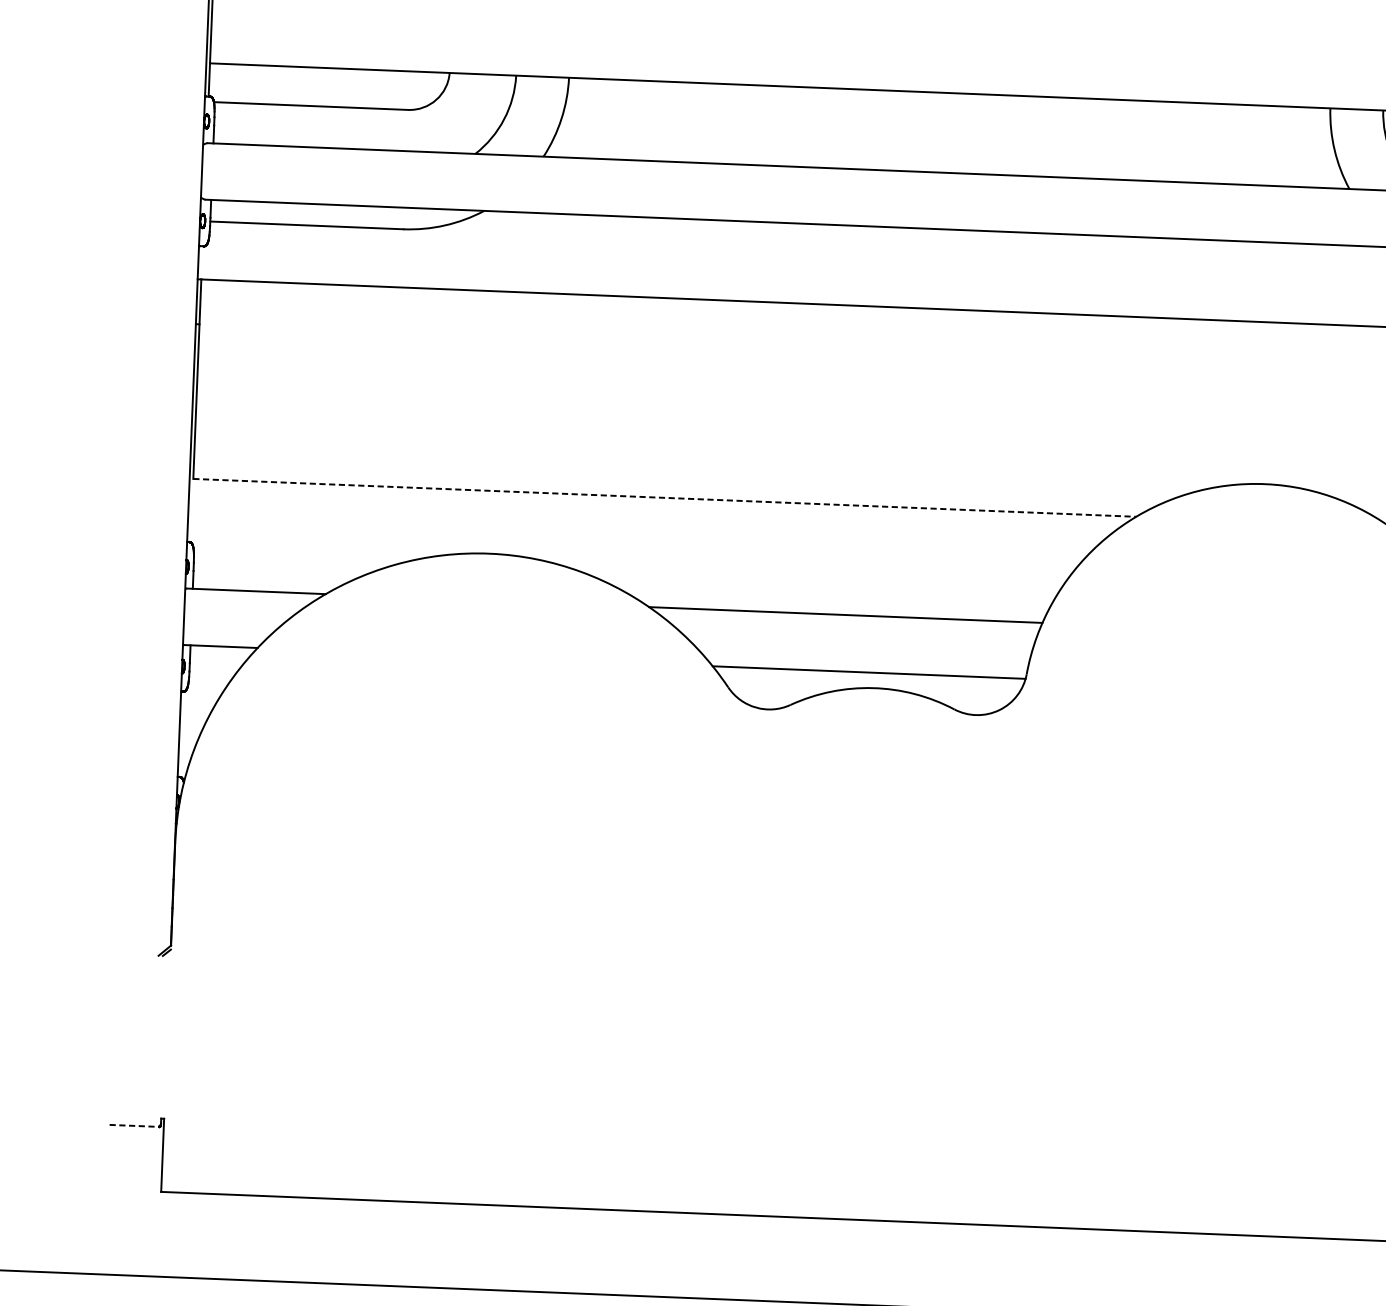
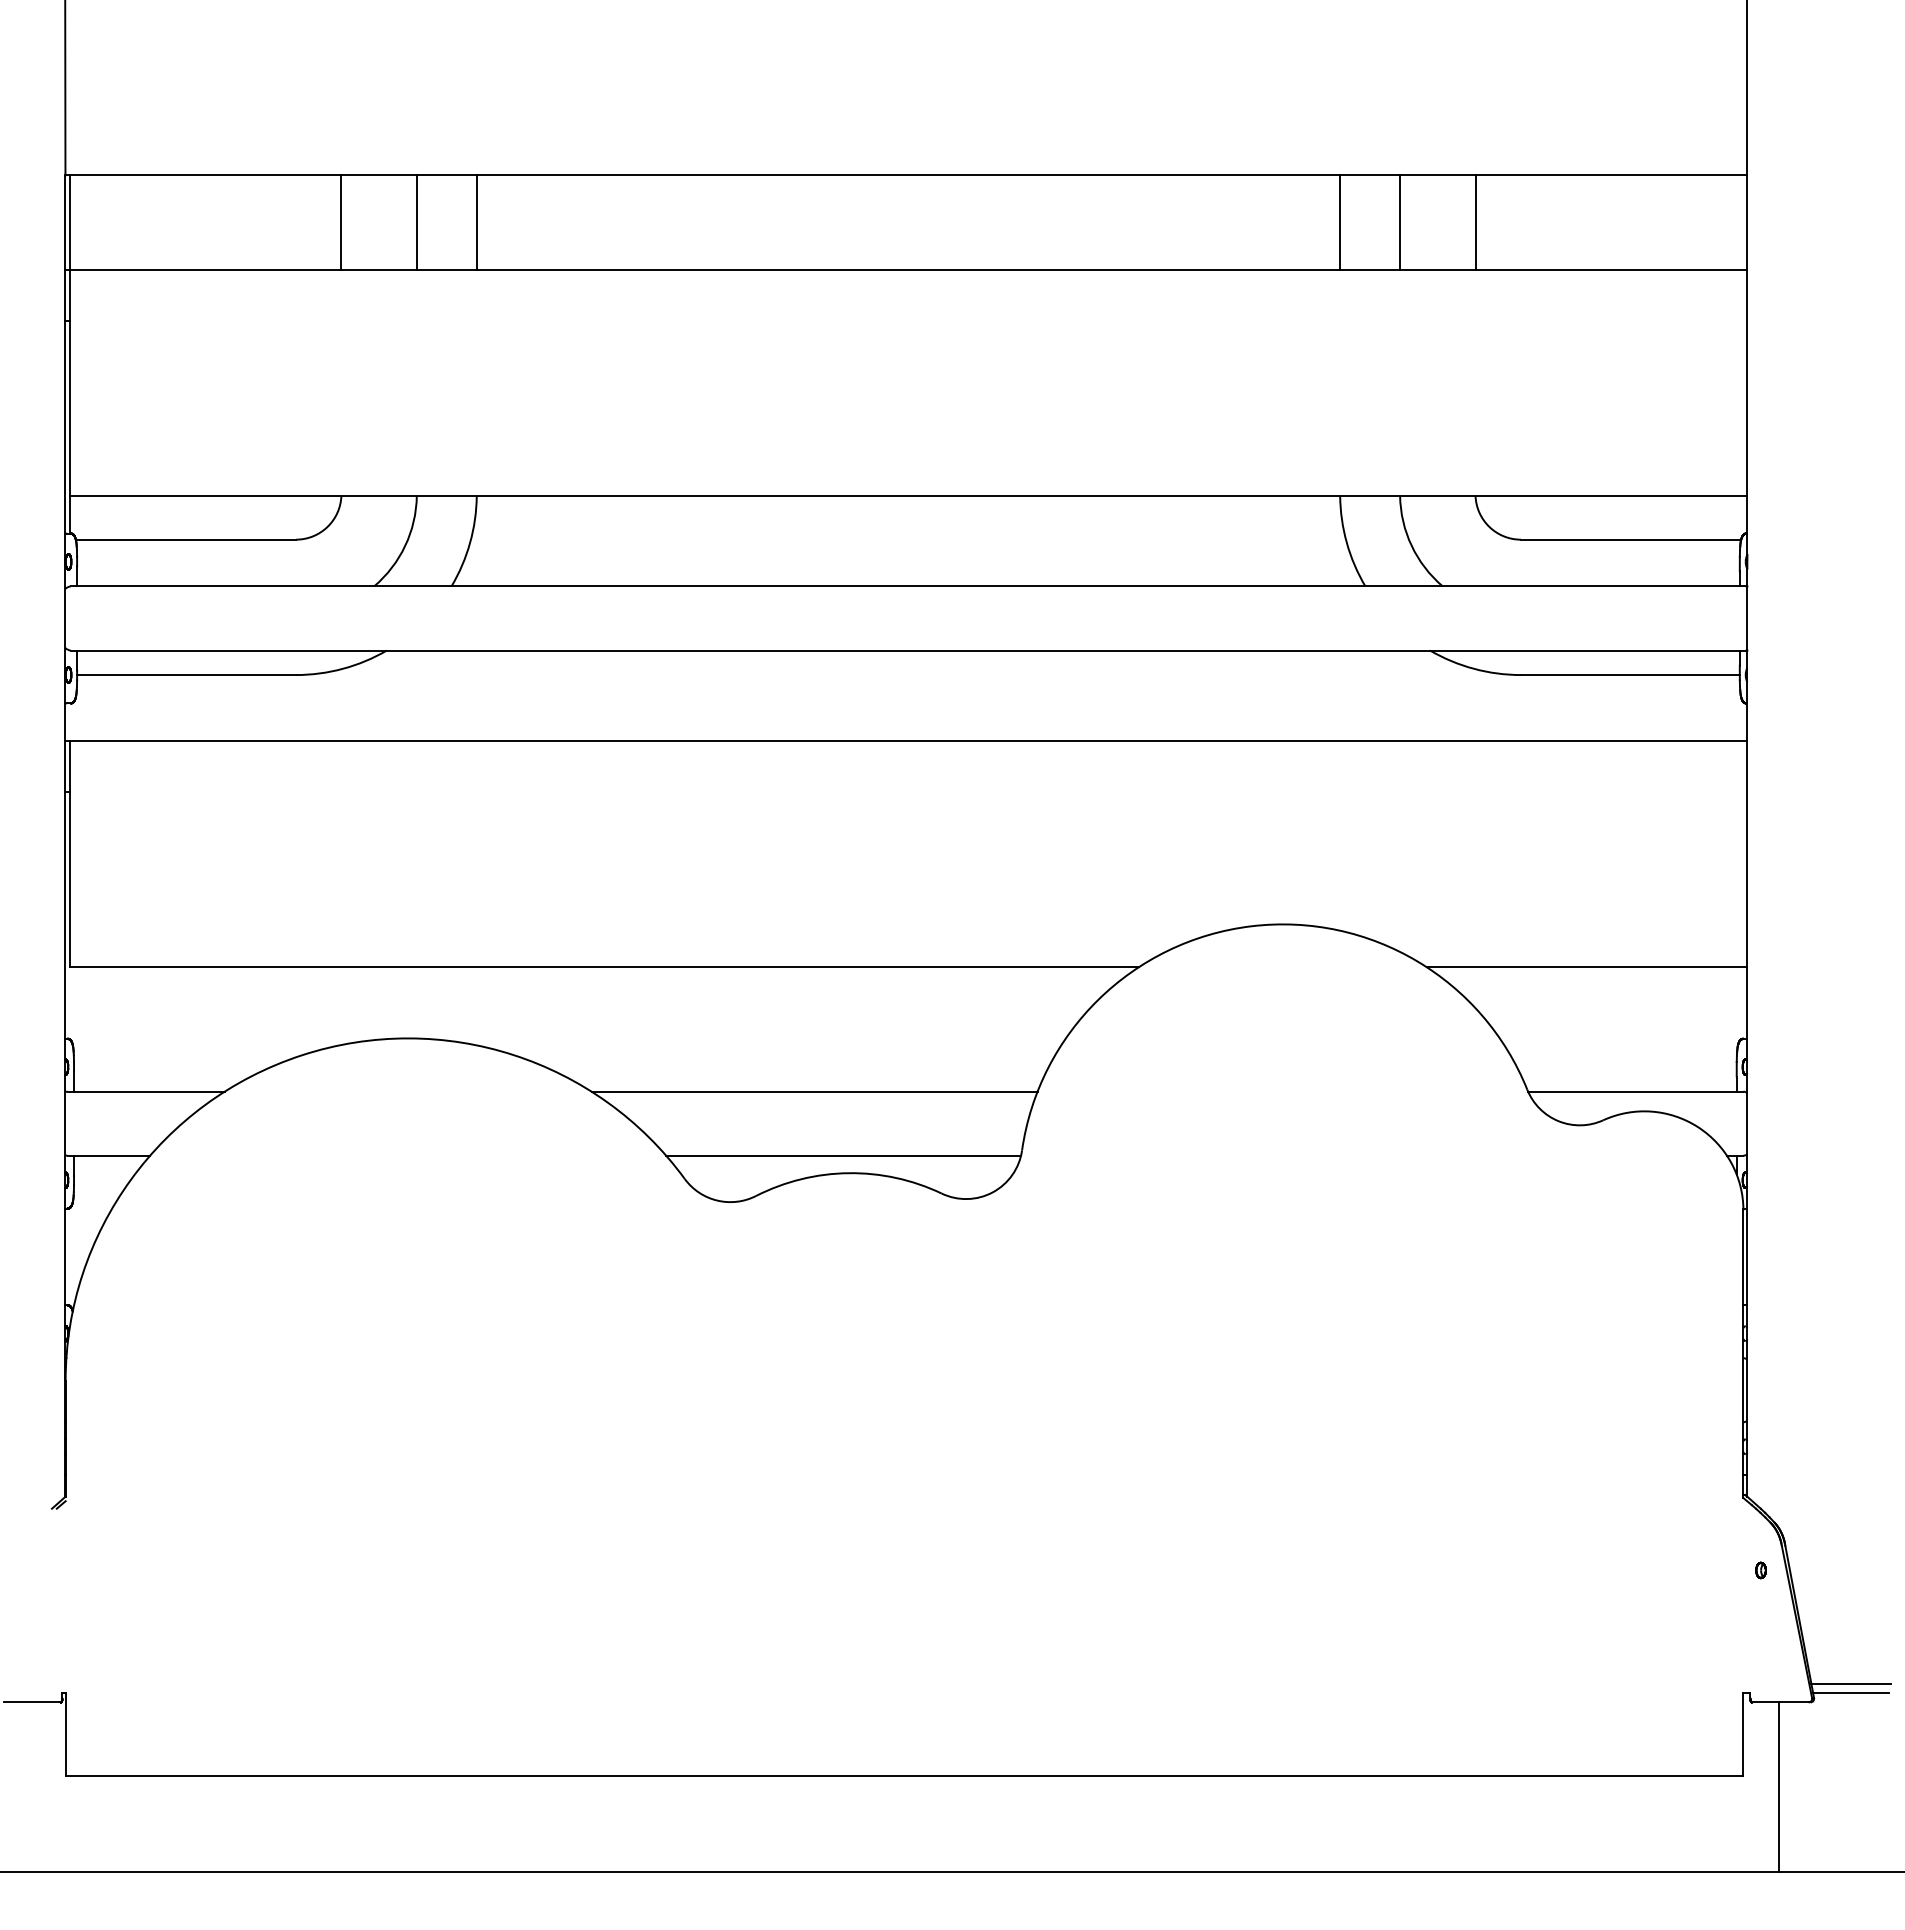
line: (664, 498) -> (604, 967), dashed -> solid
line: (134, 1125) -> (32, 1702), dashed -> solid

